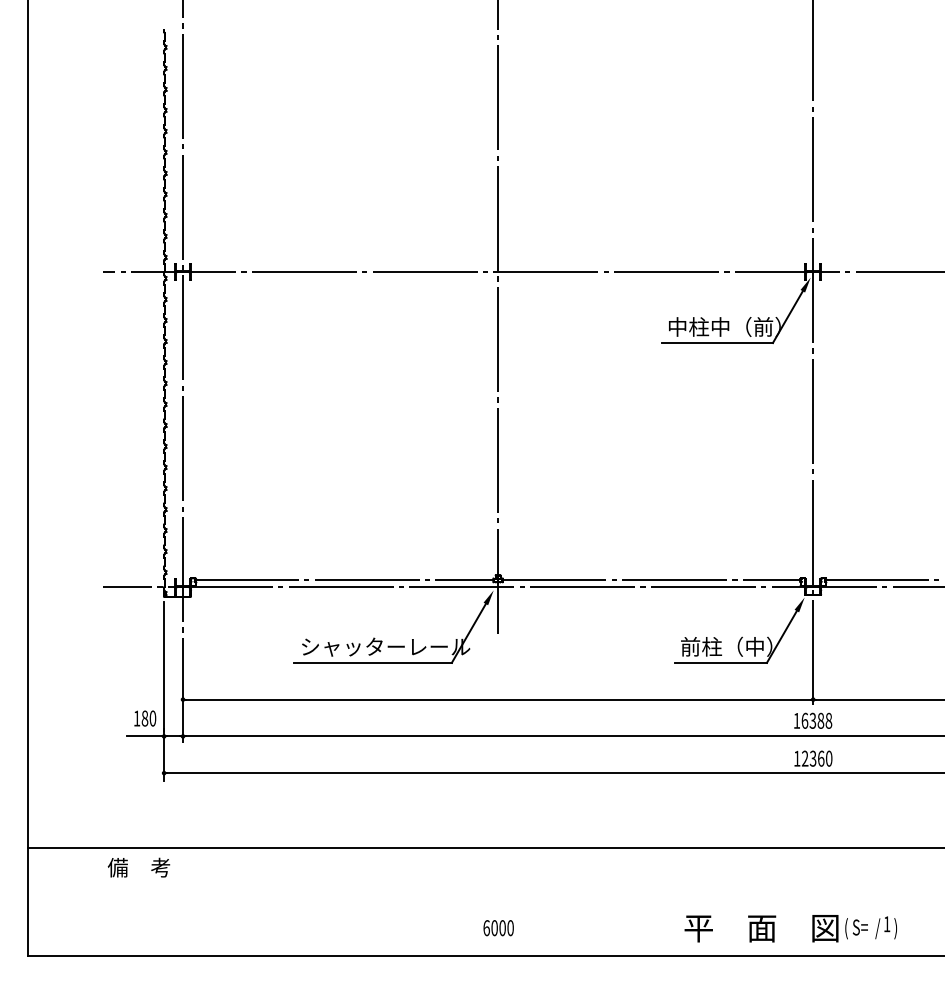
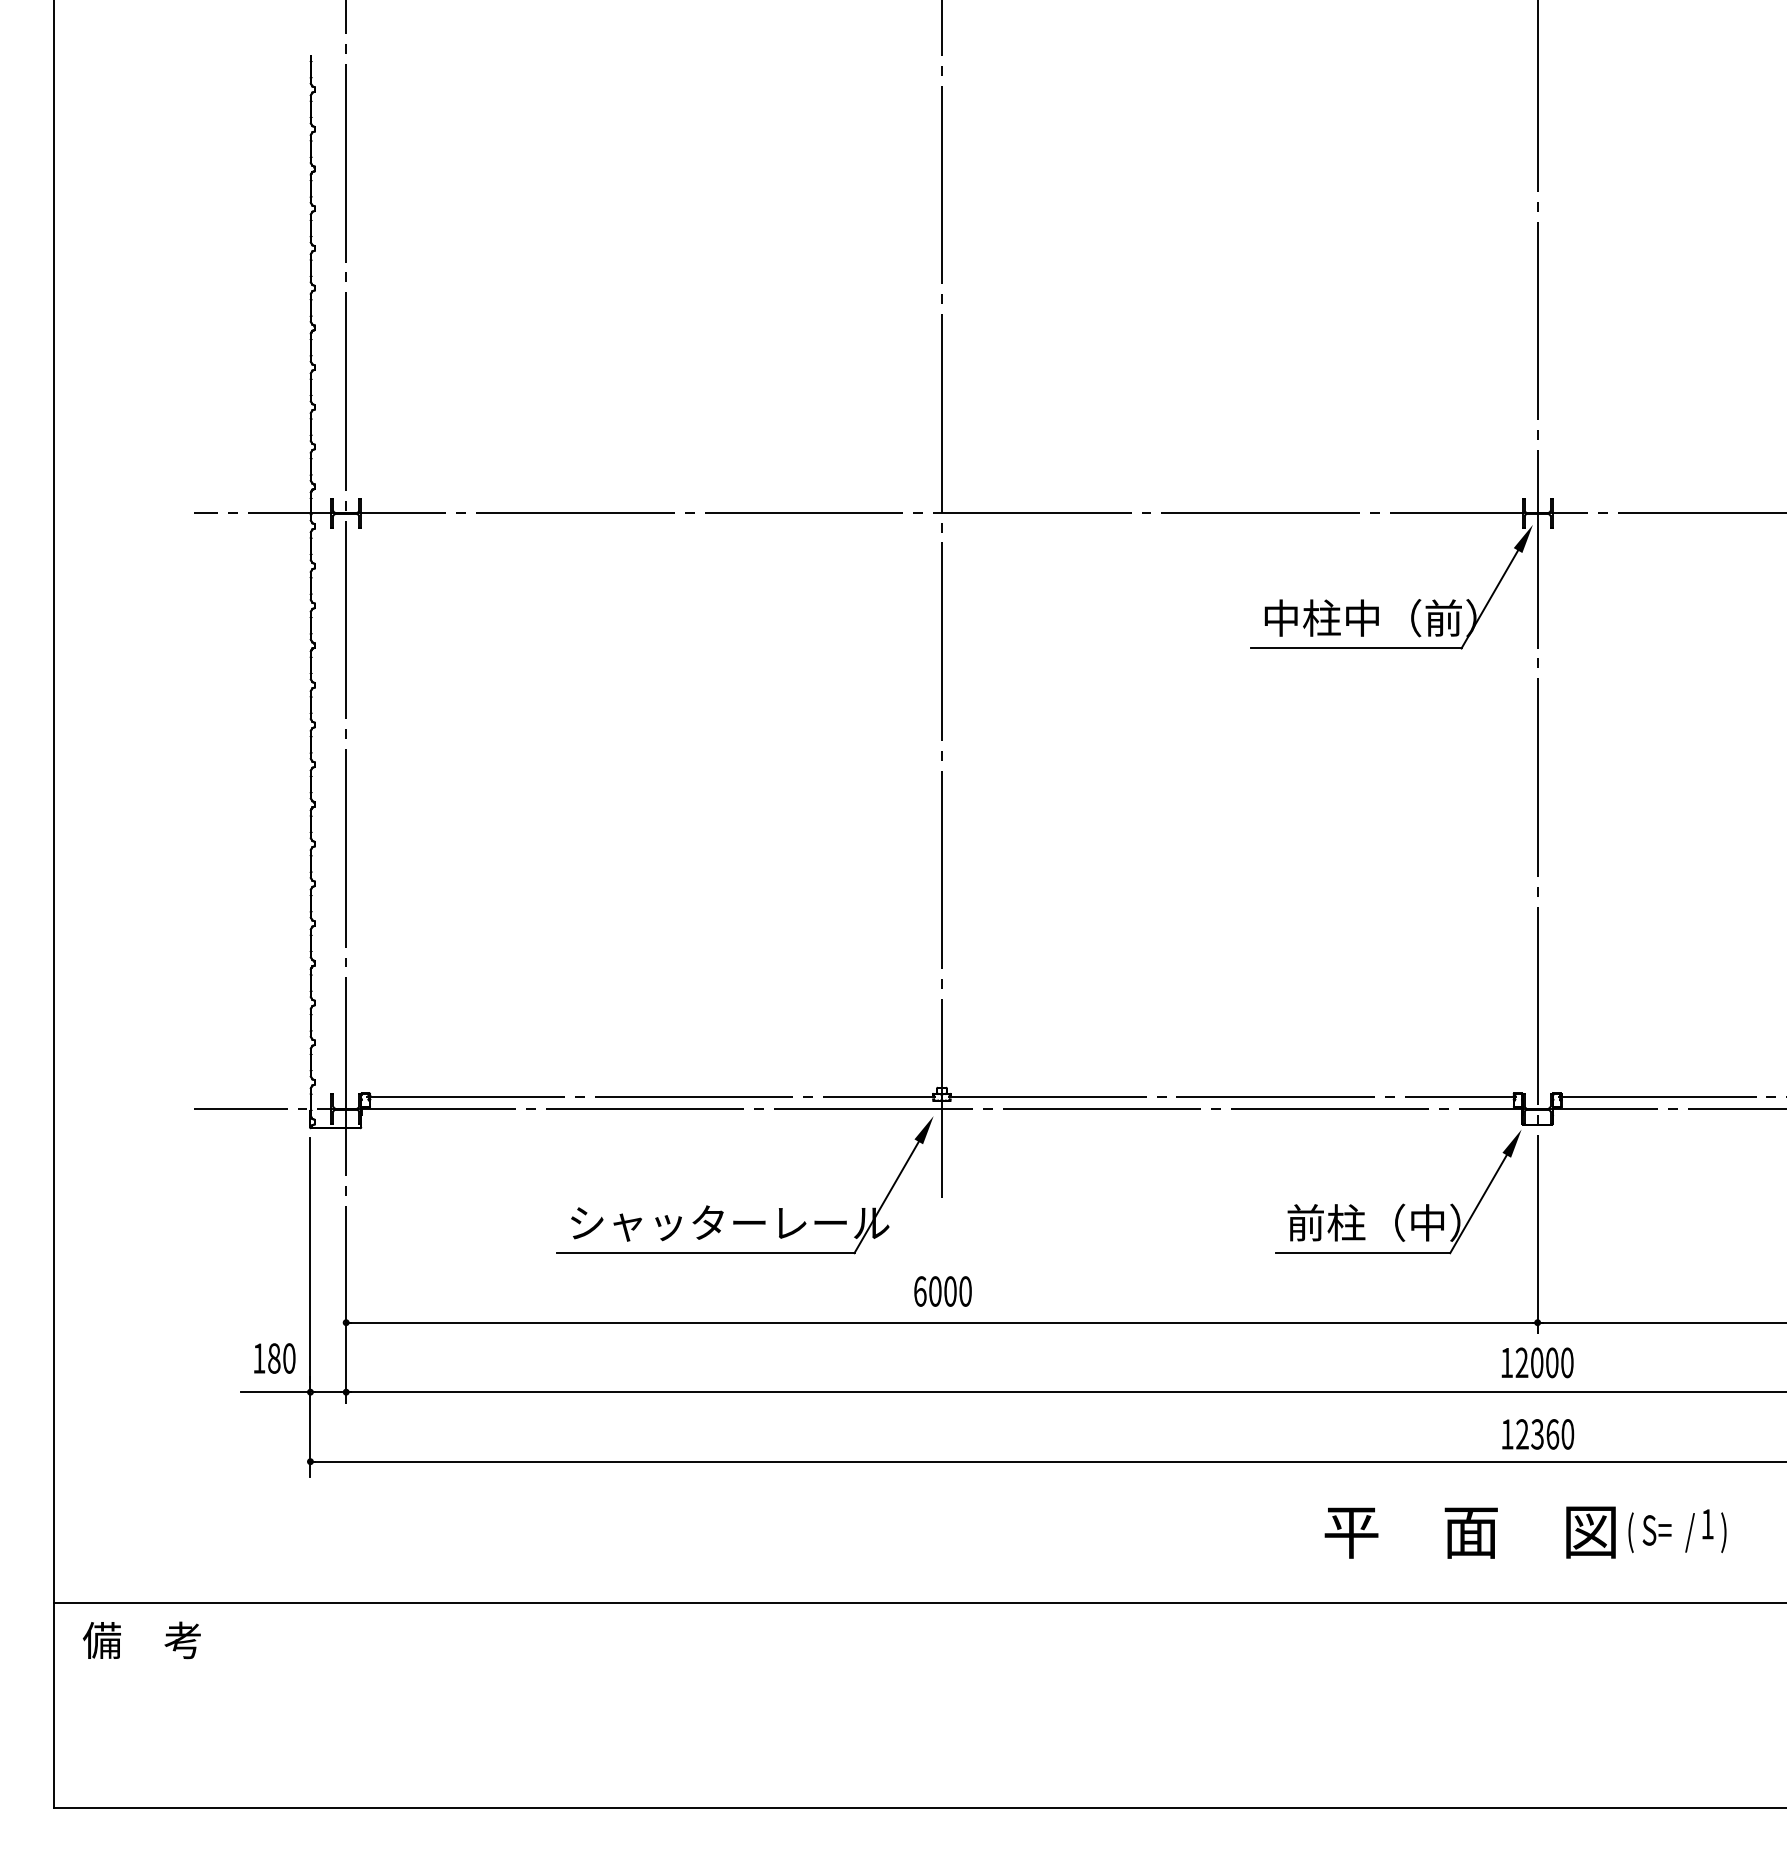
text: (816, 720) -> (1543, 1362), 16388 -> 12000
text: (138, 867) -> (141, 1640), moved
text: (498, 928) -> (942, 1292), moved
text: (790, 928) -> (1524, 1532), moved

